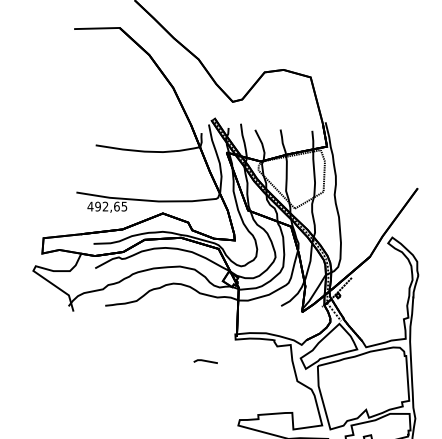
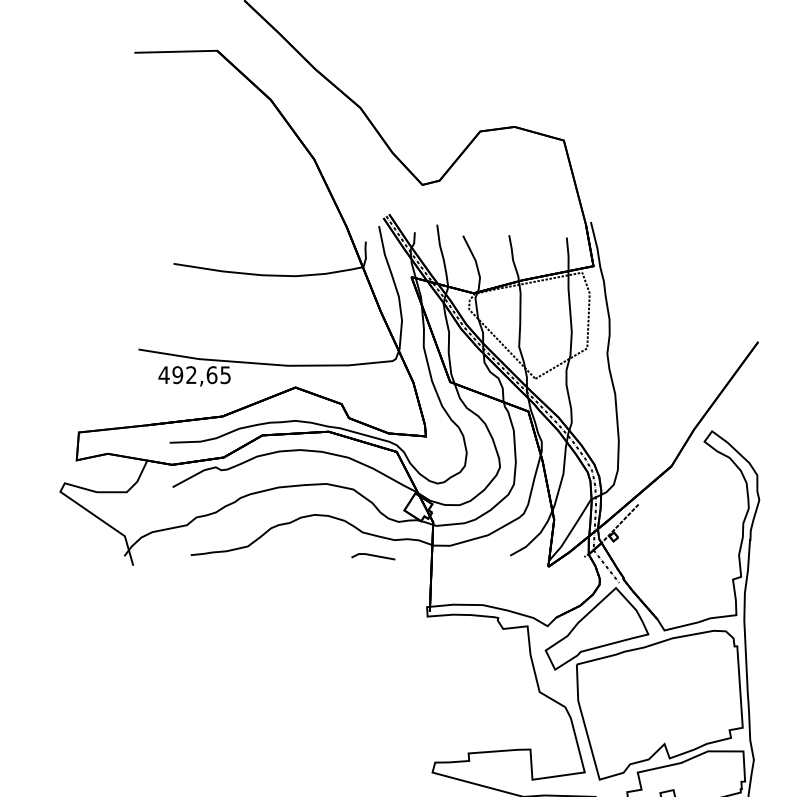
line: (205, 361) -> (372, 556), moved

